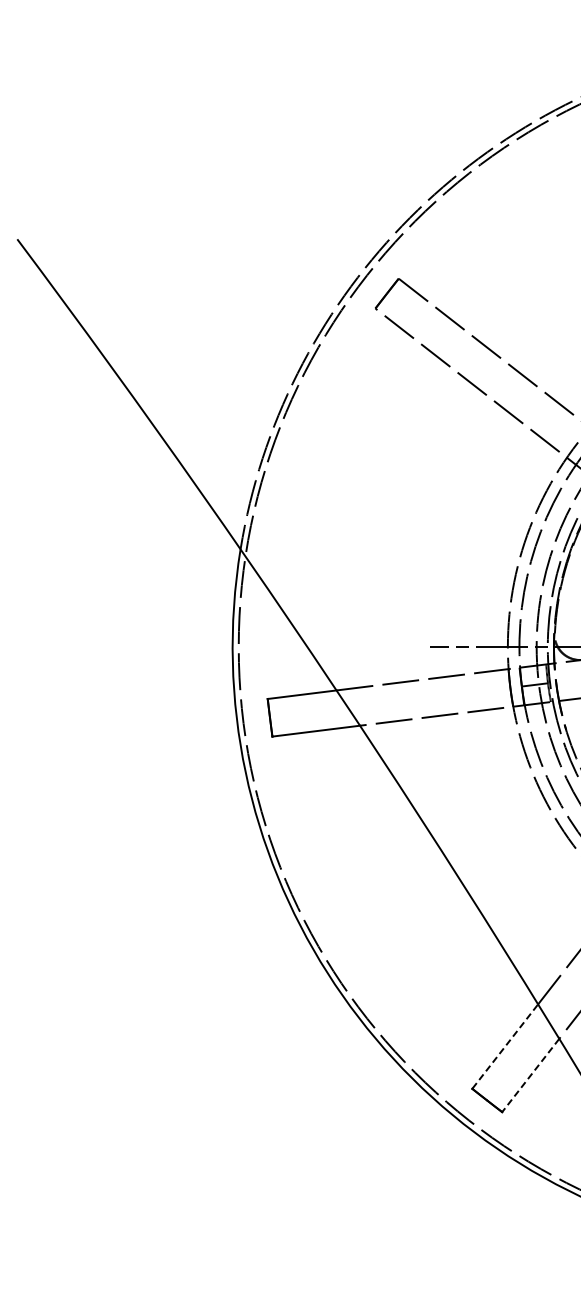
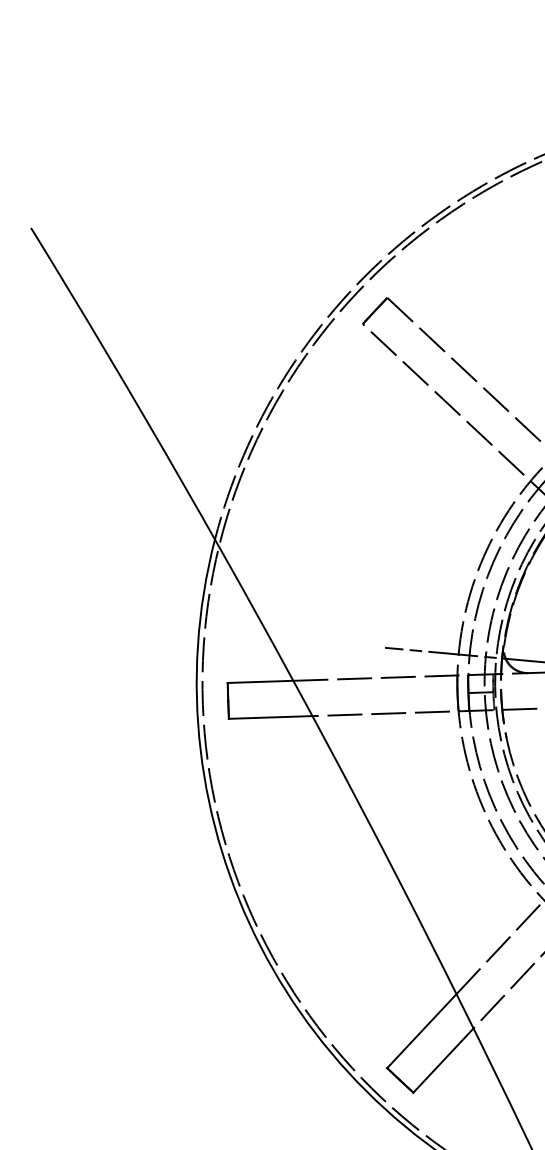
line: (505, 1046) -> (422, 1031), dashed -> solid
line: (530, 1075) -> (443, 1060), dashed -> solid

